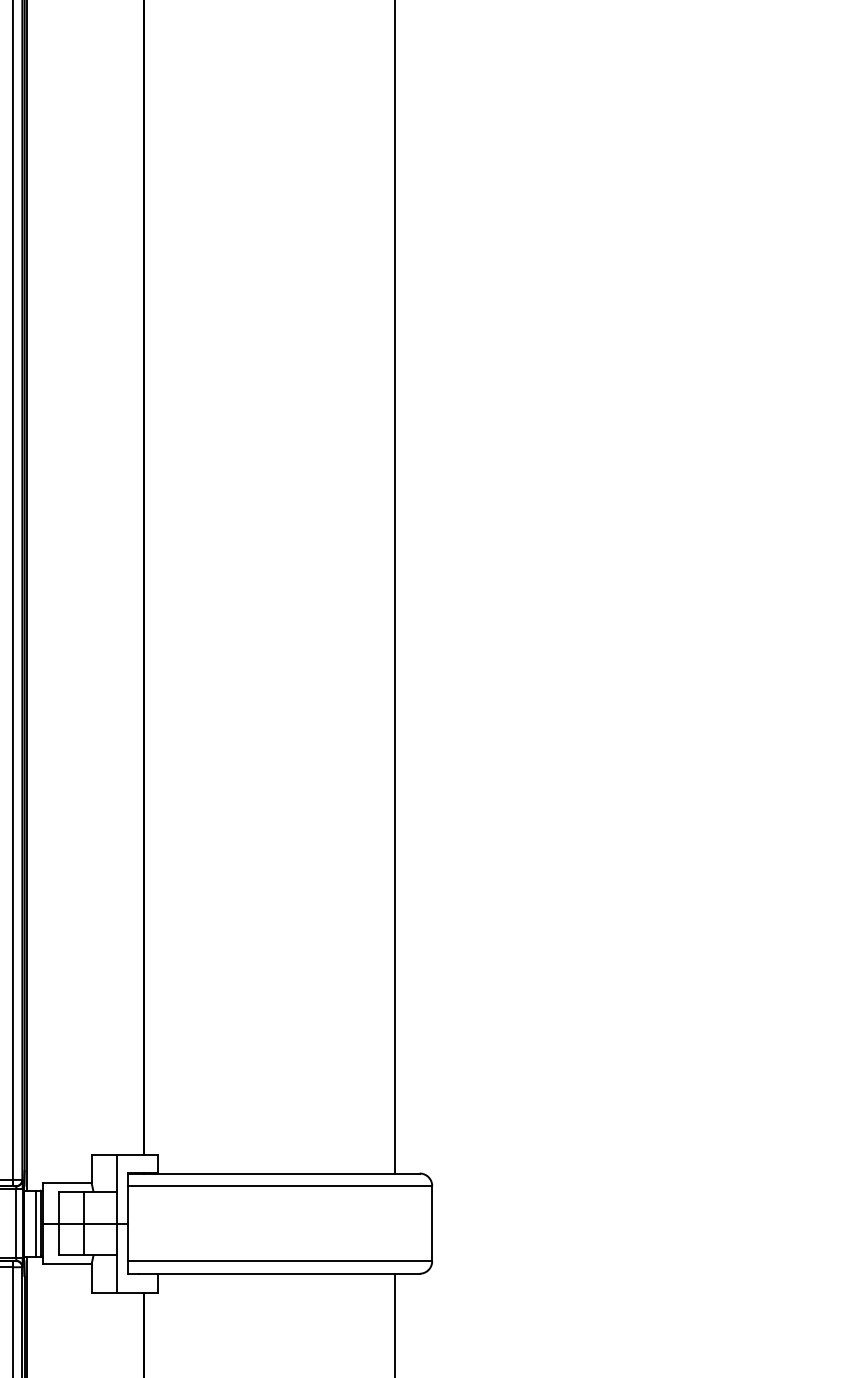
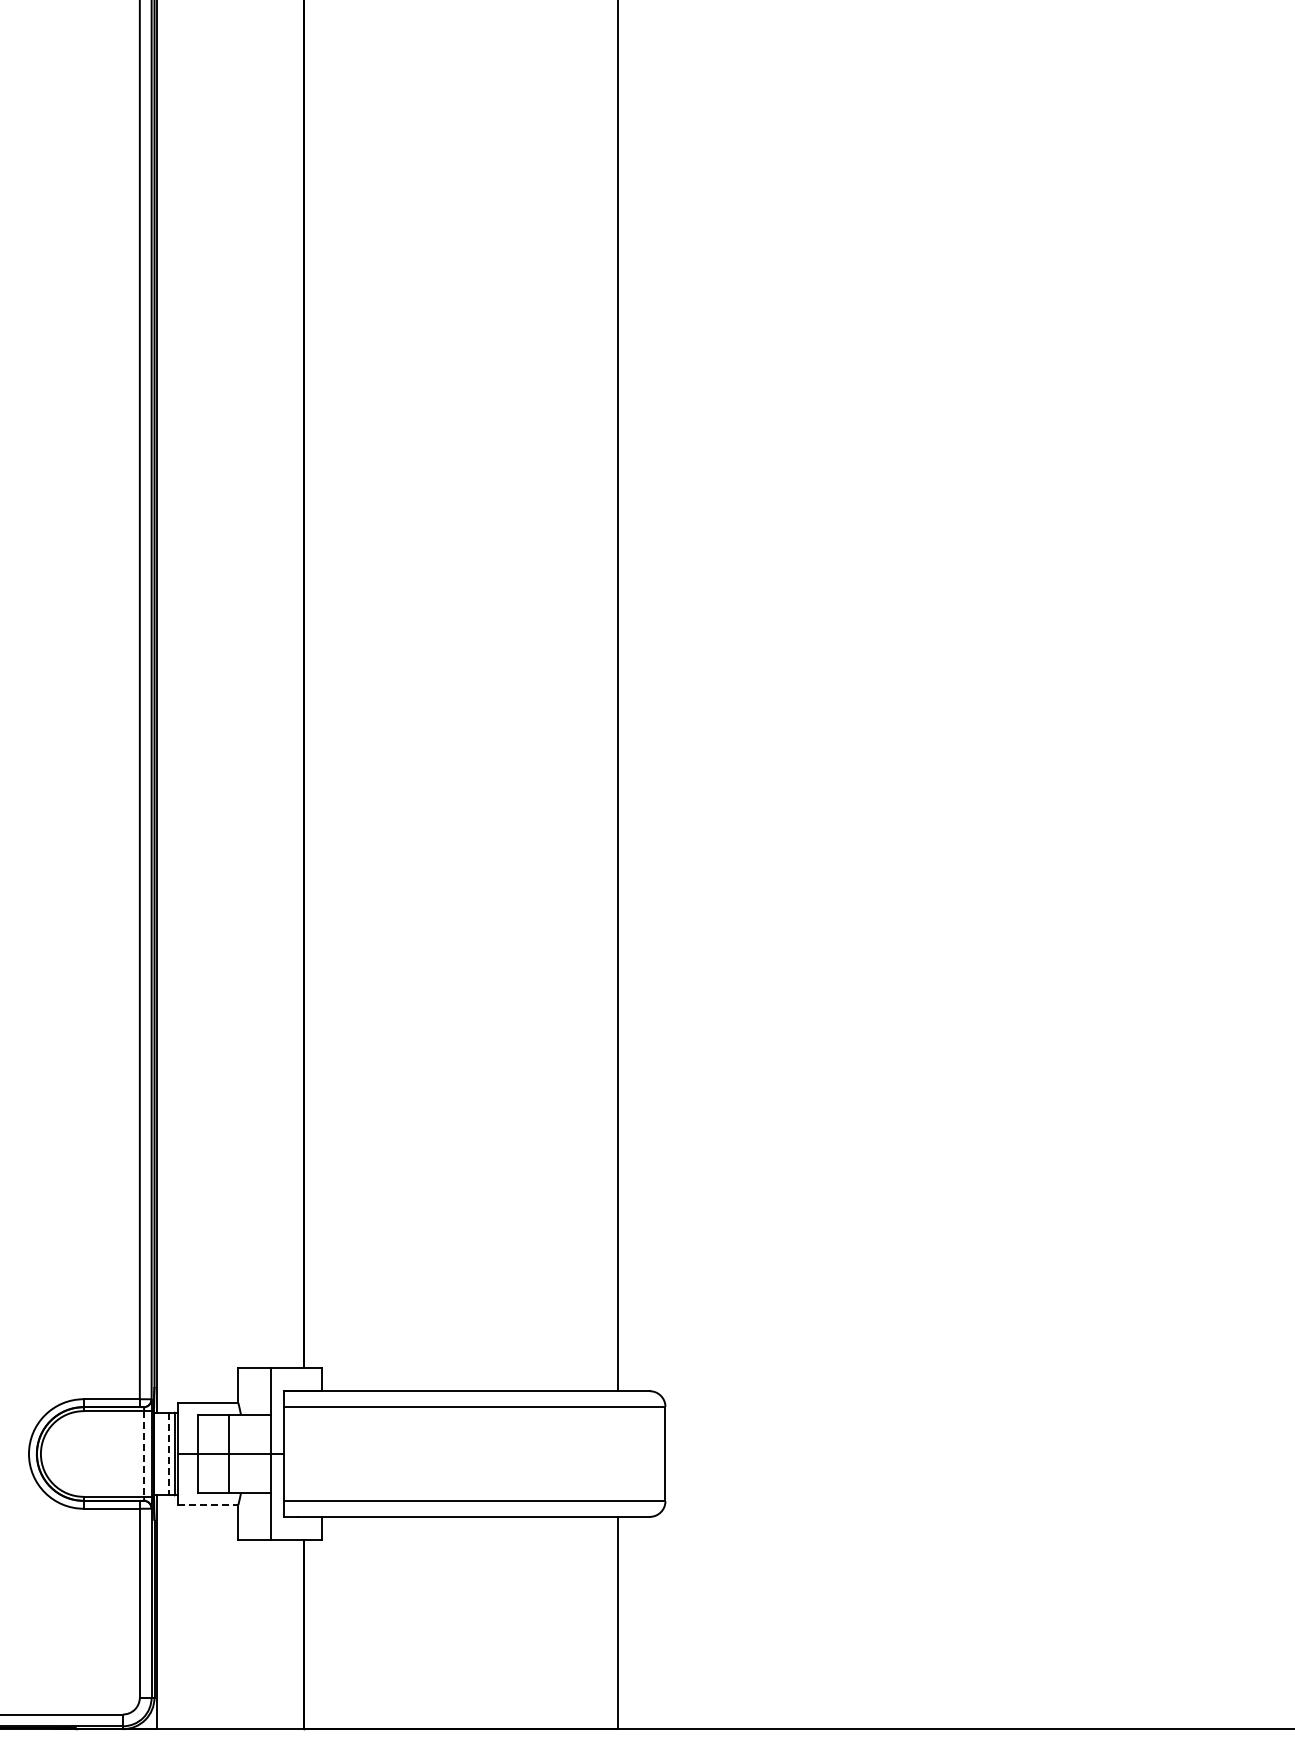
line: (16, 1223) -> (144, 1454), solid -> dashed
line: (36, 1223) -> (169, 1454), solid -> dashed
line: (67, 1264) -> (208, 1505), solid -> dashed

